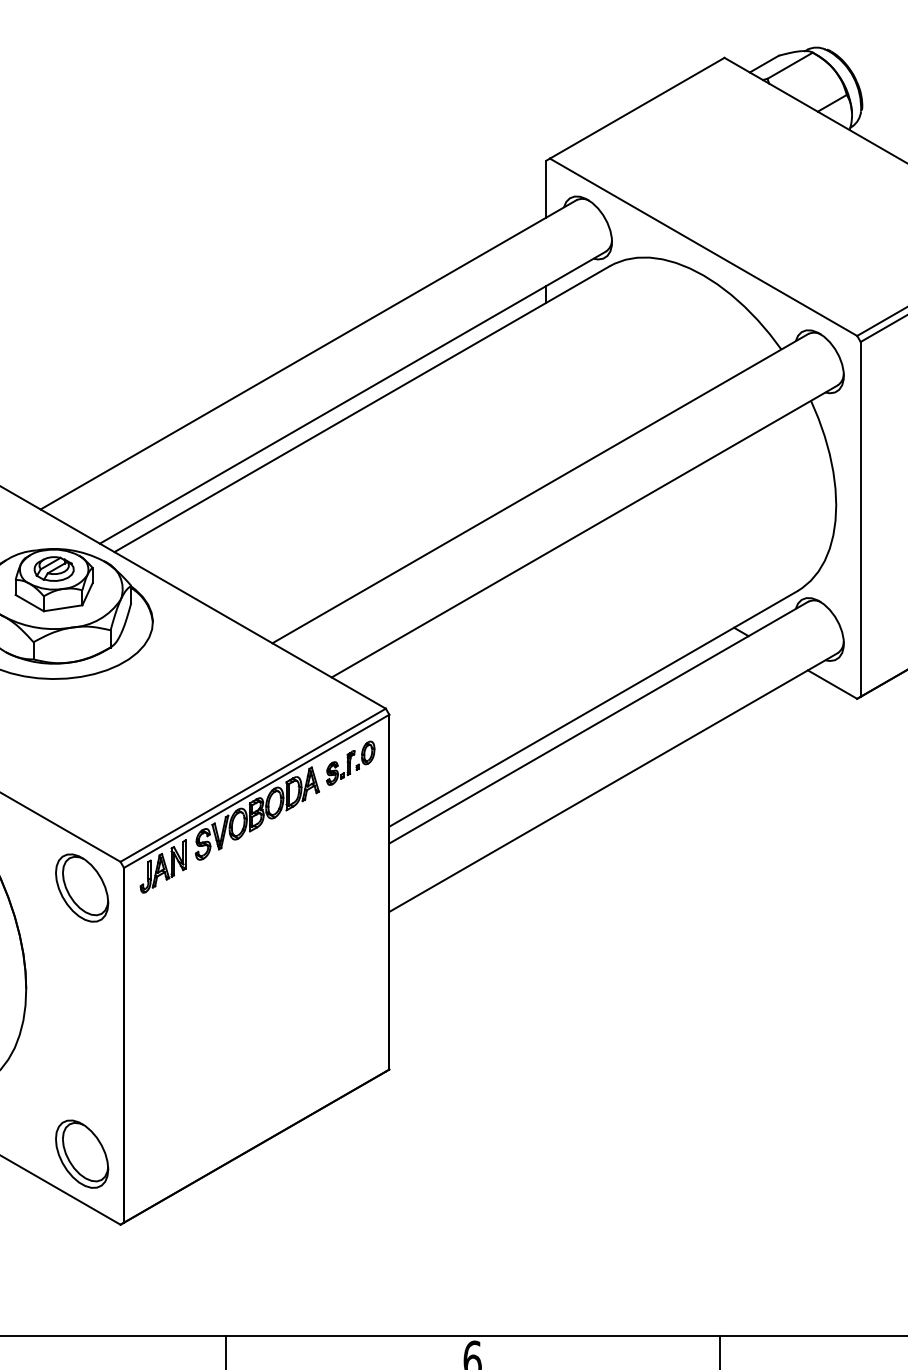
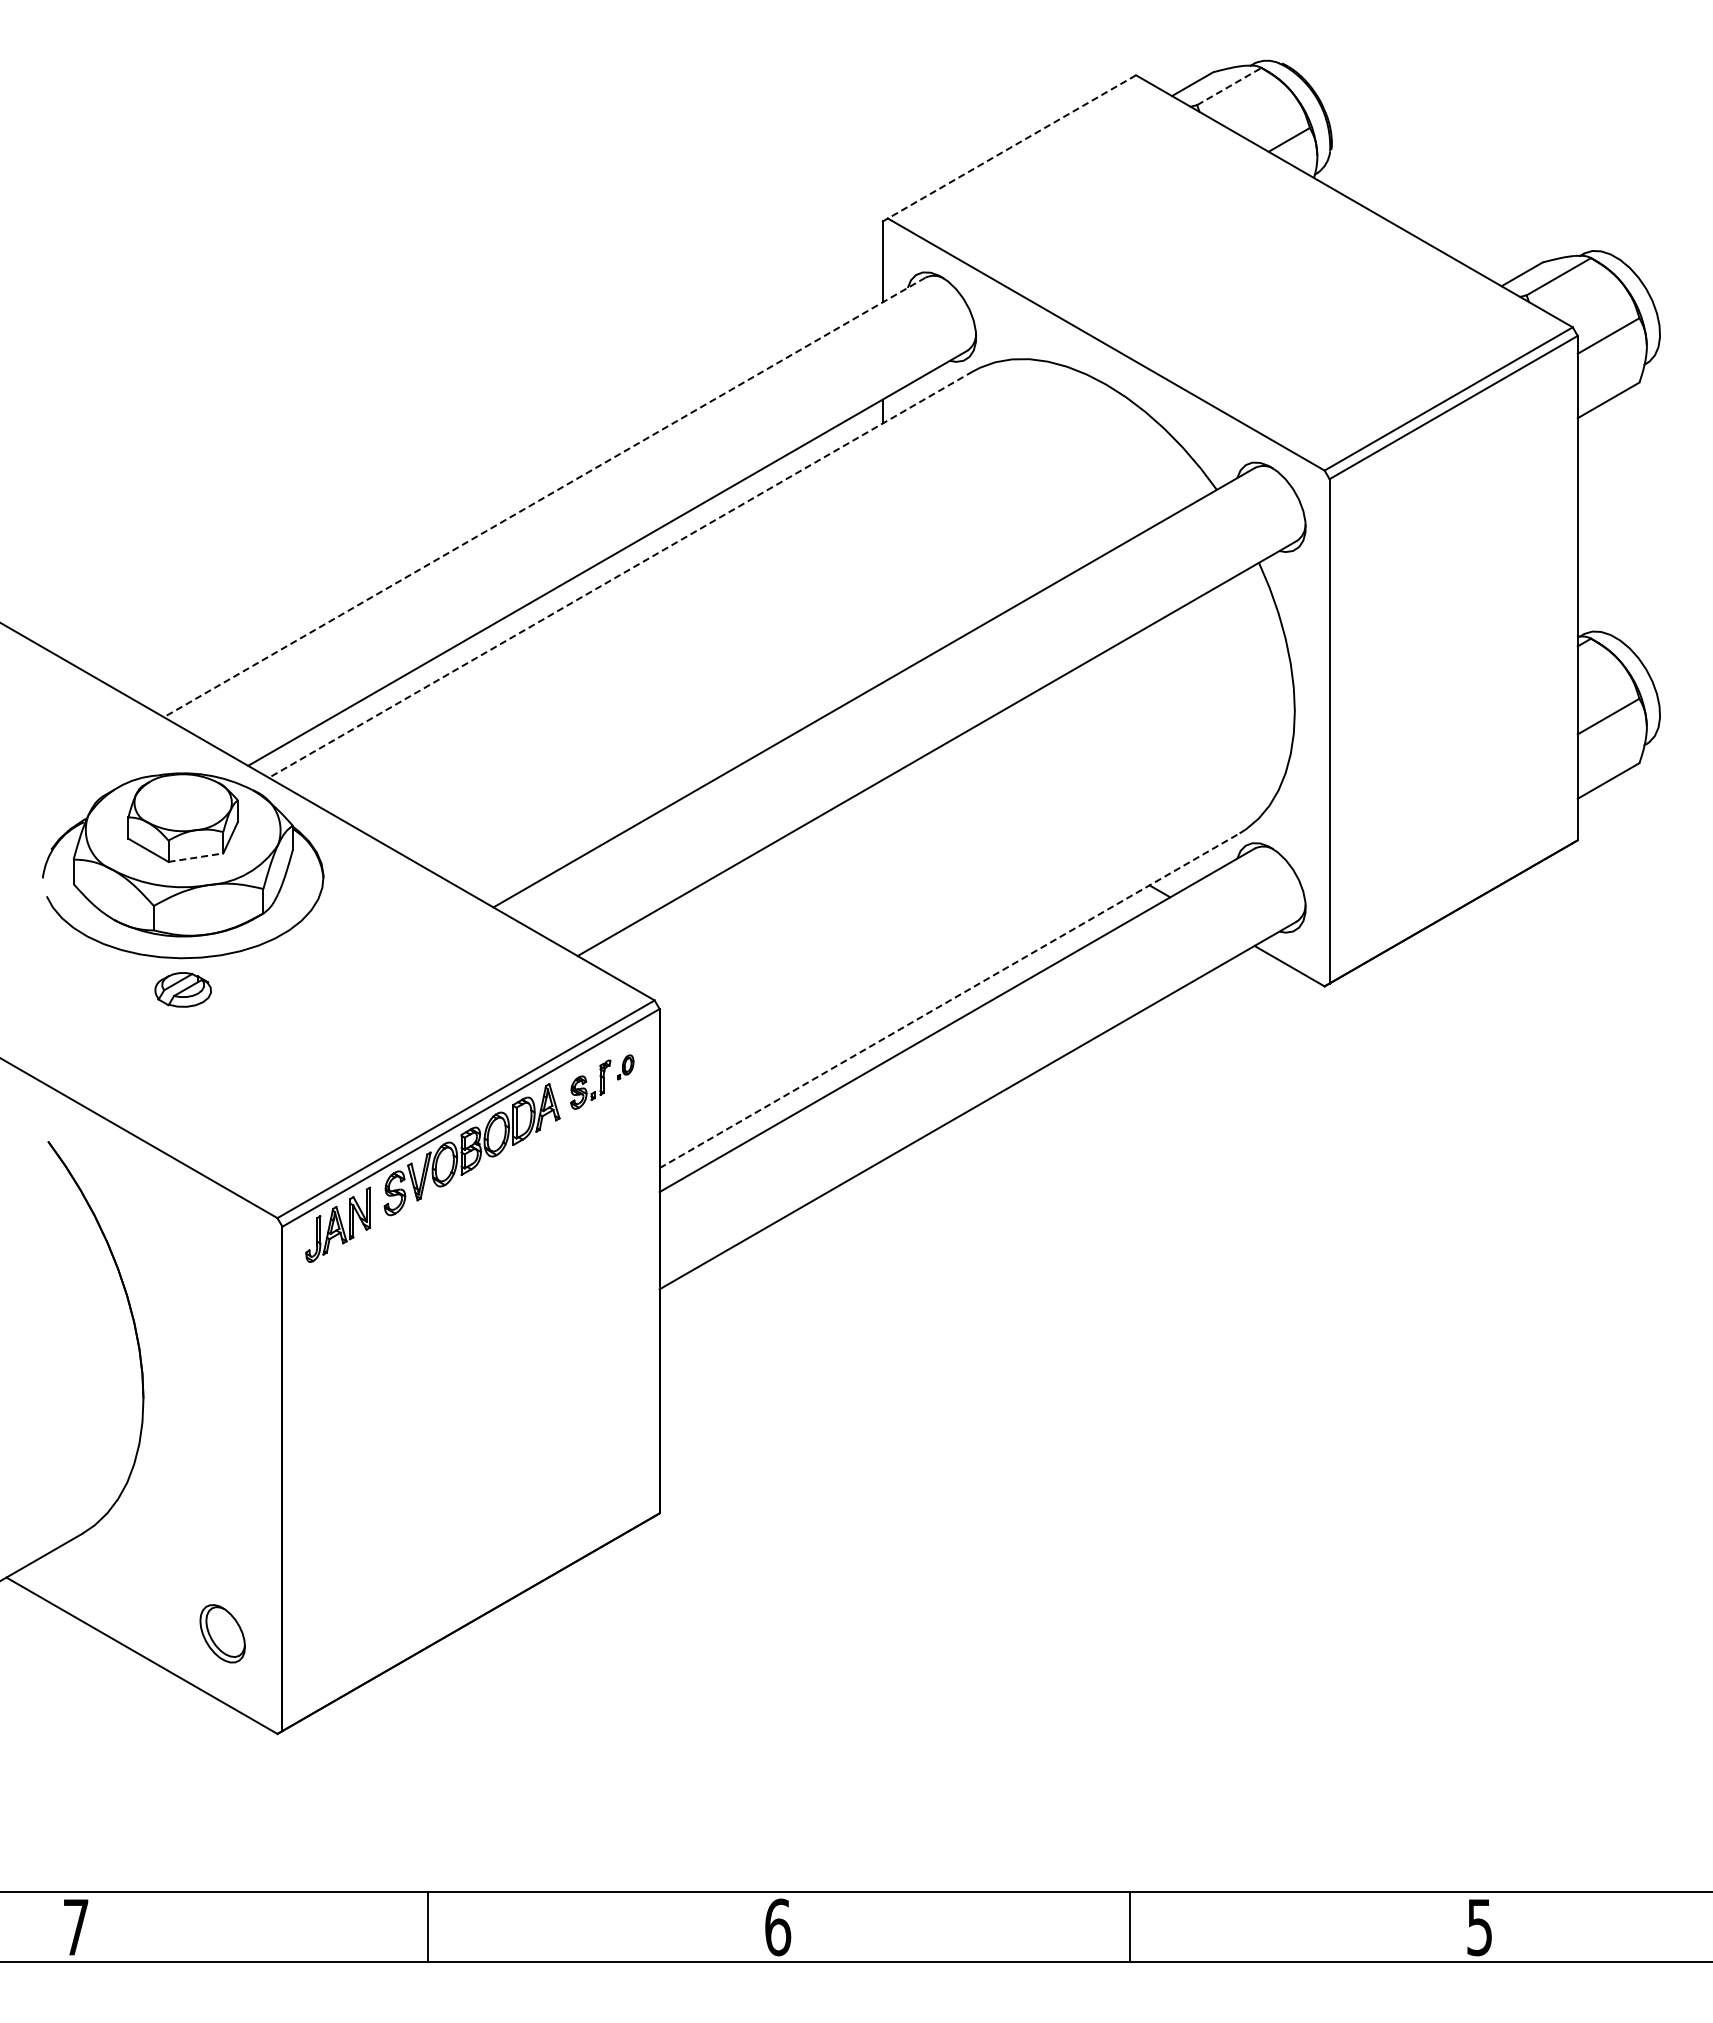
line: (790, 65) -> (1229, 86), solid -> dashed
line: (636, 108) -> (1011, 147), solid -> dashed
line: (308, 354) -> (544, 497), solid -> dashed
line: (361, 409) -> (620, 574), solid -> dashed
part: (53, 568) -> (182, 989), moved
line: (62, 608) -> (195, 857), solid -> dashed
line: (593, 708) -> (949, 1000), solid -> dashed
part: (365, 755) -> (625, 1067), size x0.6
part: (81, 888) -> (222, 1255), removed
part: (81, 1154) -> (222, 1633), size x0.6

